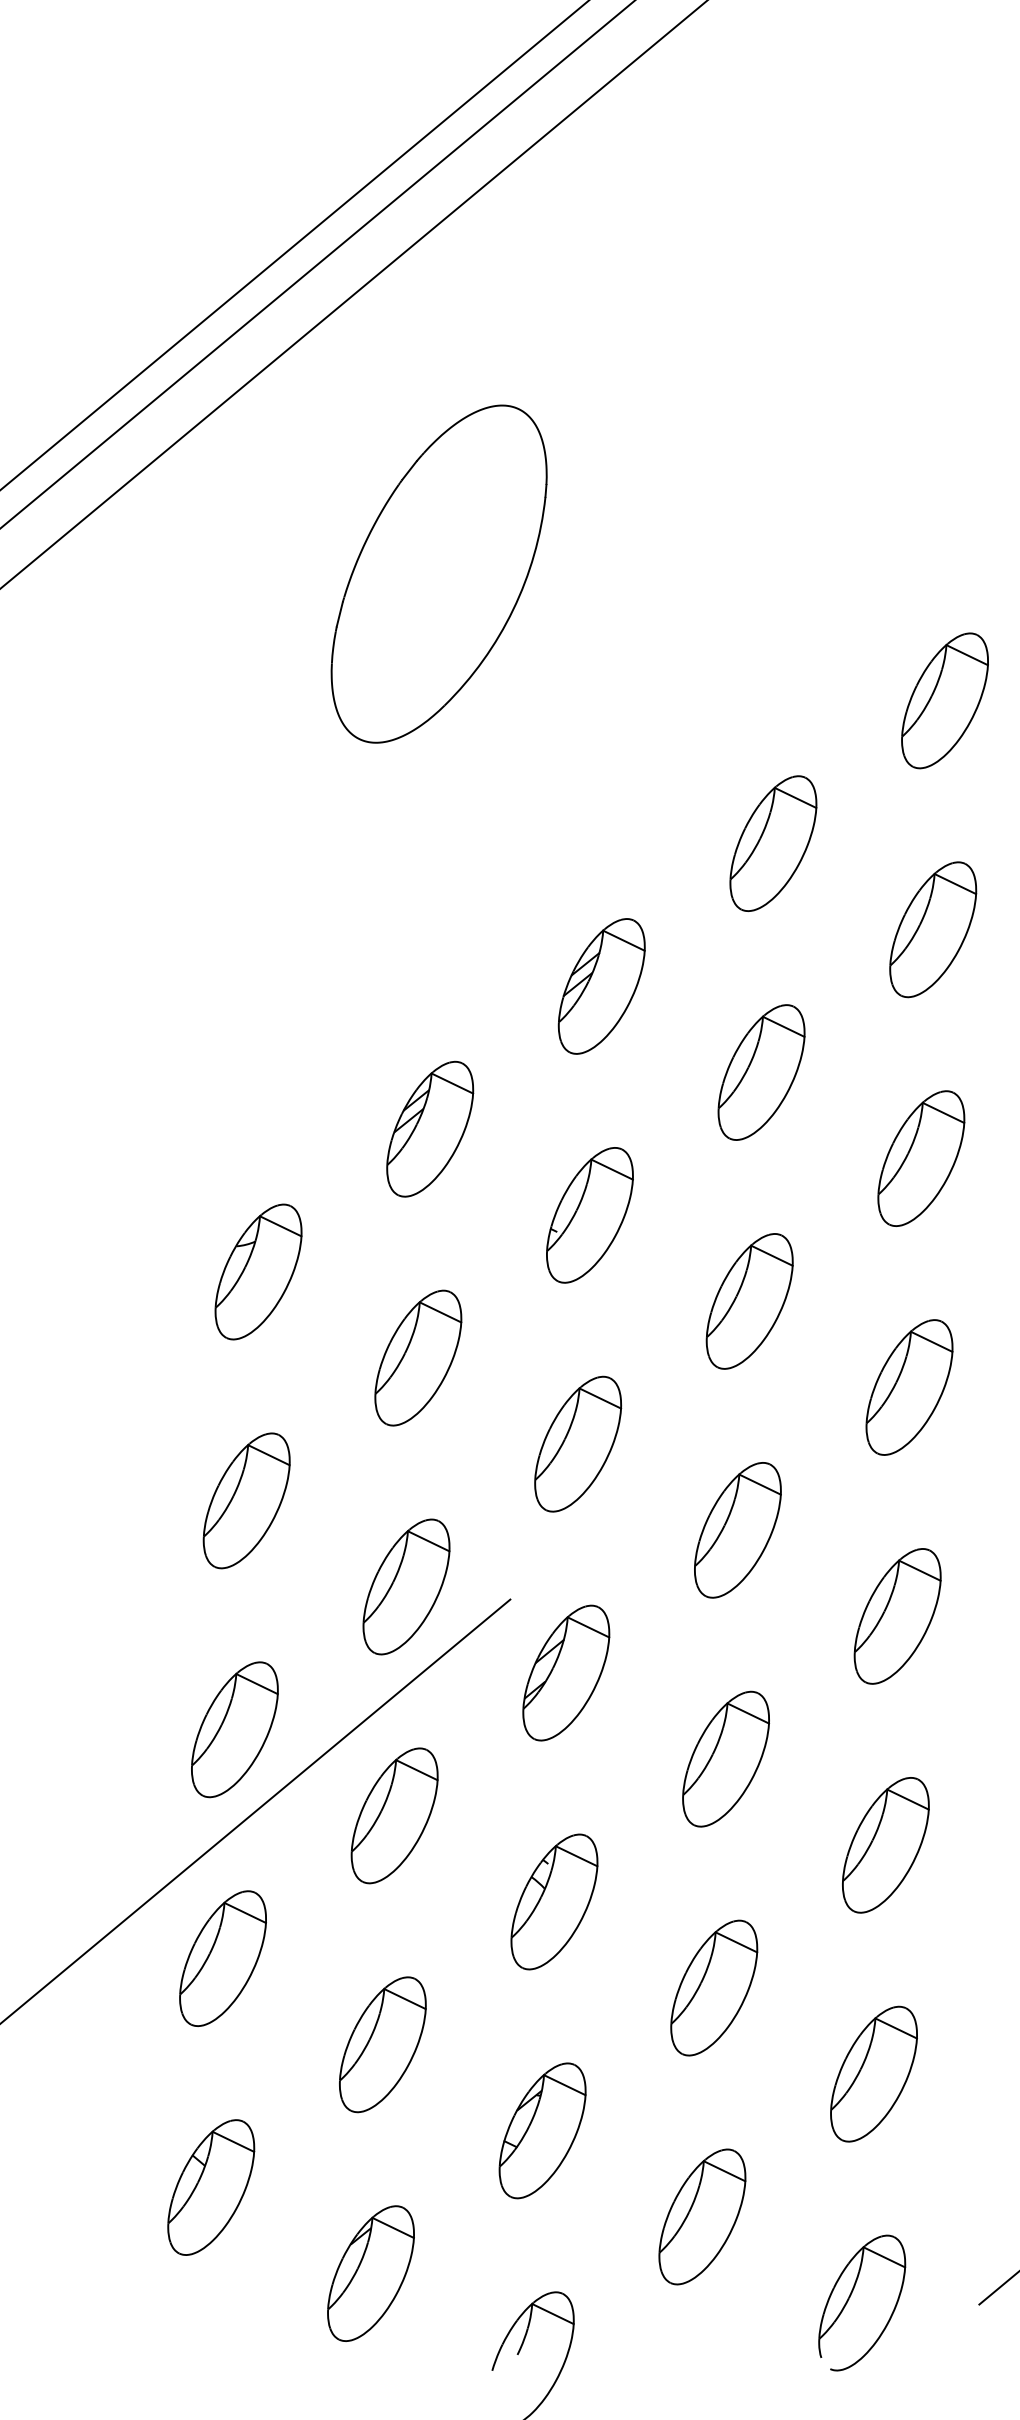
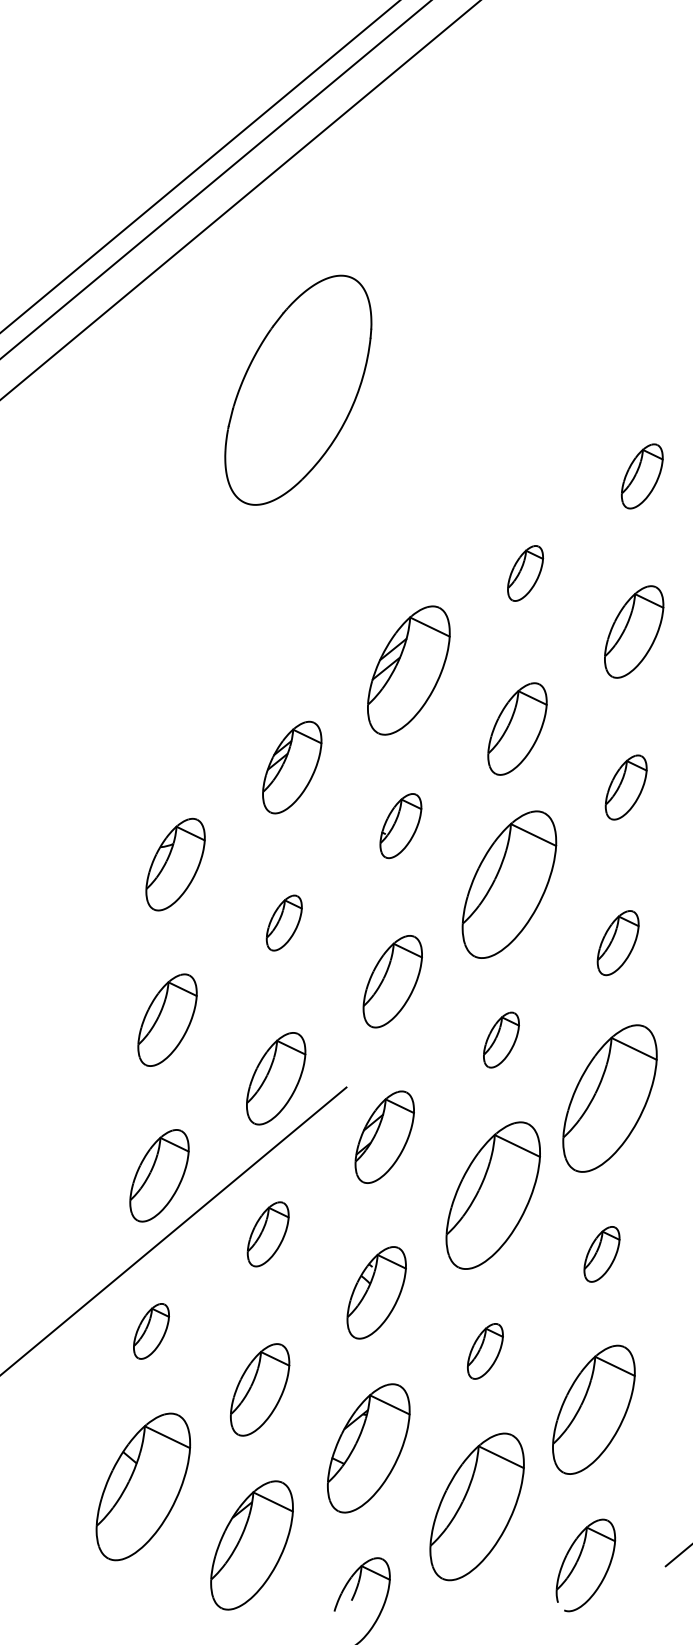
part: (945, 700) -> (642, 476), size x0.7
part: (773, 843) -> (525, 573), size x0.6
part: (601, 986) -> (408, 670), size x1.4
part: (921, 1158) -> (626, 787), size x0.7
part: (589, 1214) -> (400, 825), size x0.7
part: (749, 1301) -> (509, 884), size x1.6
part: (418, 1357) -> (284, 922), size x0.6
part: (910, 1386) -> (618, 942), size x0.7
part: (738, 1529) -> (501, 1039), size x0.6
part: (896, 1616) -> (609, 1098), size x1.6
part: (726, 1758) -> (493, 1195), size x1.6
part: (395, 1816) -> (268, 1234), size x0.7
part: (885, 1845) -> (601, 1254), size x0.6
part: (223, 1958) -> (151, 1331), size x0.6
part: (714, 1988) -> (485, 1351), size x0.6
part: (873, 2073) -> (593, 1409), size x1.4
part: (542, 2130) -> (368, 1448), size x1.4
part: (211, 2186) -> (143, 1486), size x1.6
part: (702, 2216) -> (477, 1506), size x1.6
part: (370, 2273) -> (251, 1545), size x1.4

